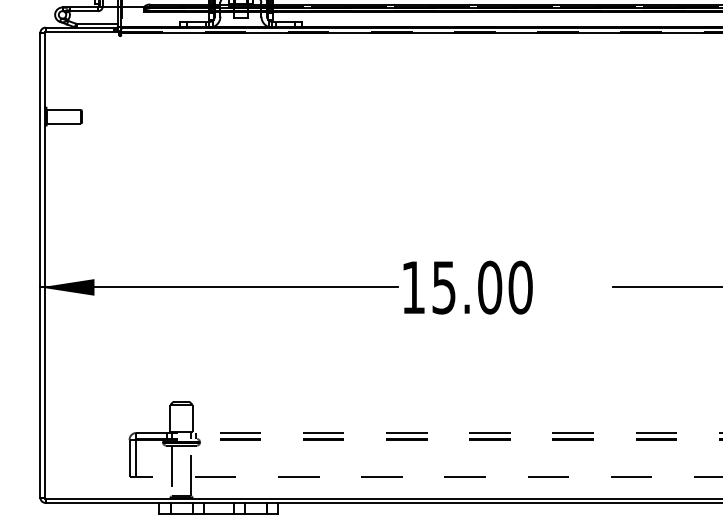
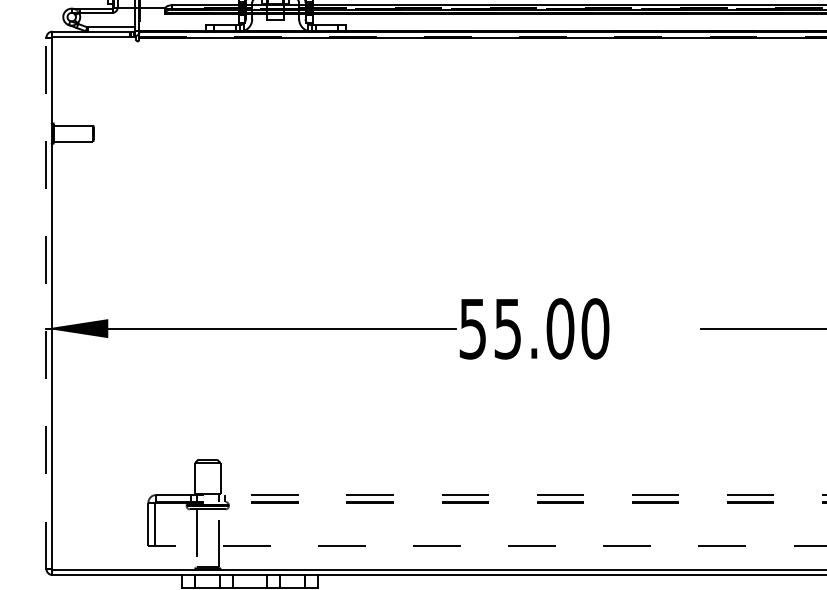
line: (40, 265) -> (46, 303), solid -> dashed
text: (413, 288) -> (472, 329), 15.00 -> 55.00

